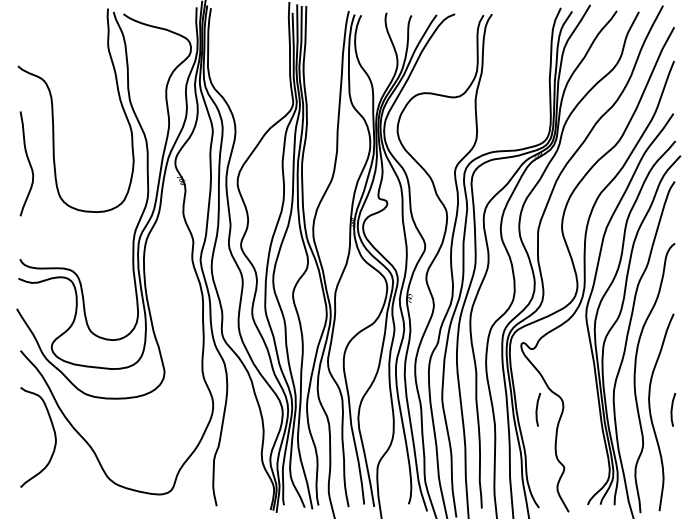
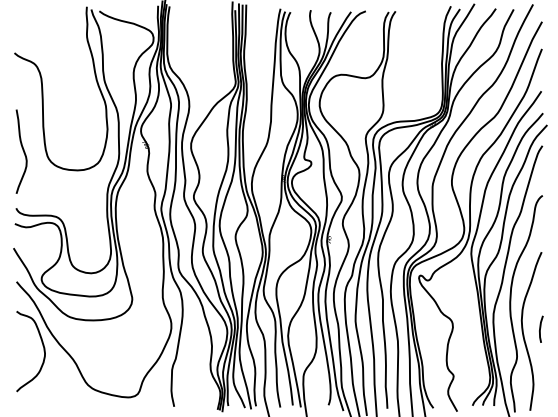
curve: (28, 163) -> (22, 151), moved
line: (537, 409) -> (432, 329), removed

